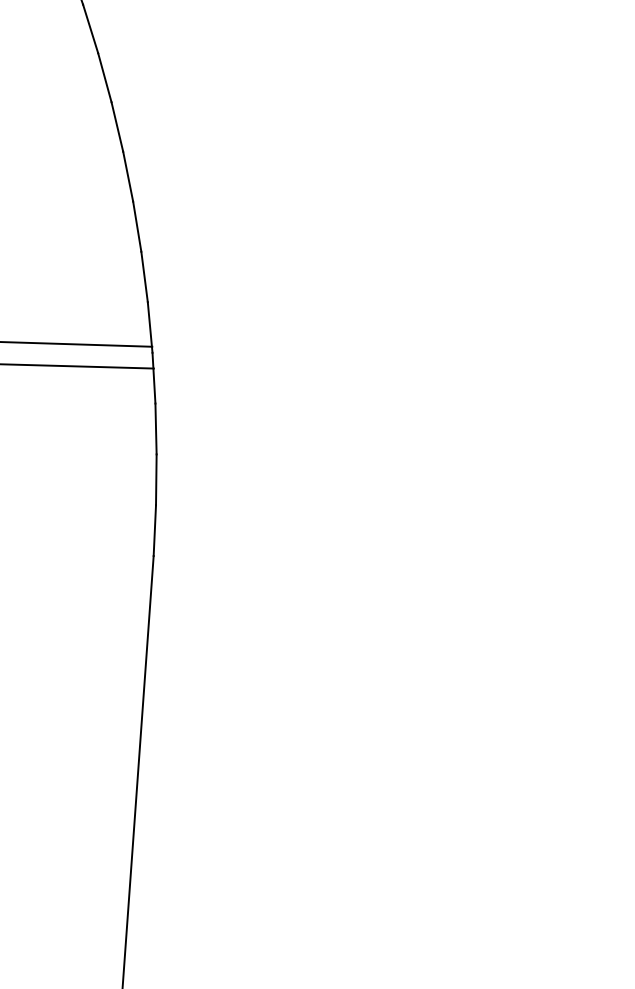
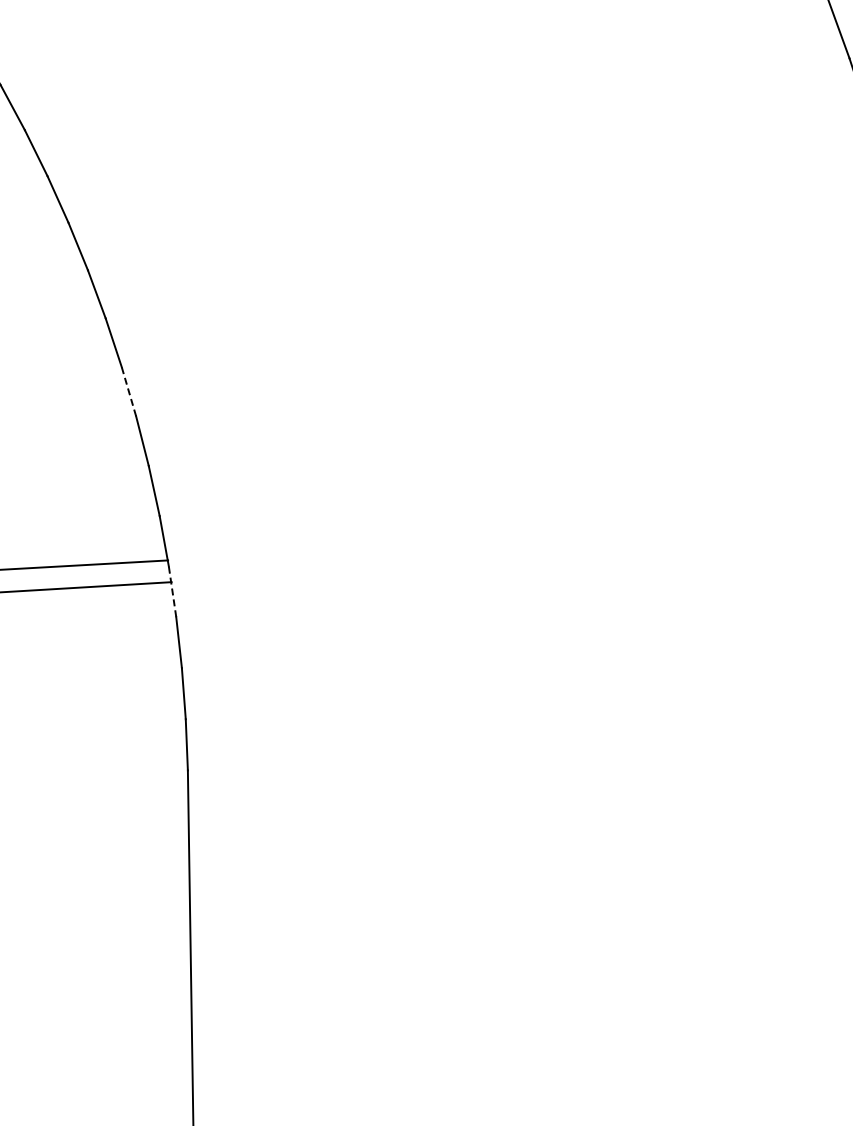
line: (127, 176) -> (128, 391), solid -> dashed
line: (153, 377) -> (172, 591), solid -> dashed

